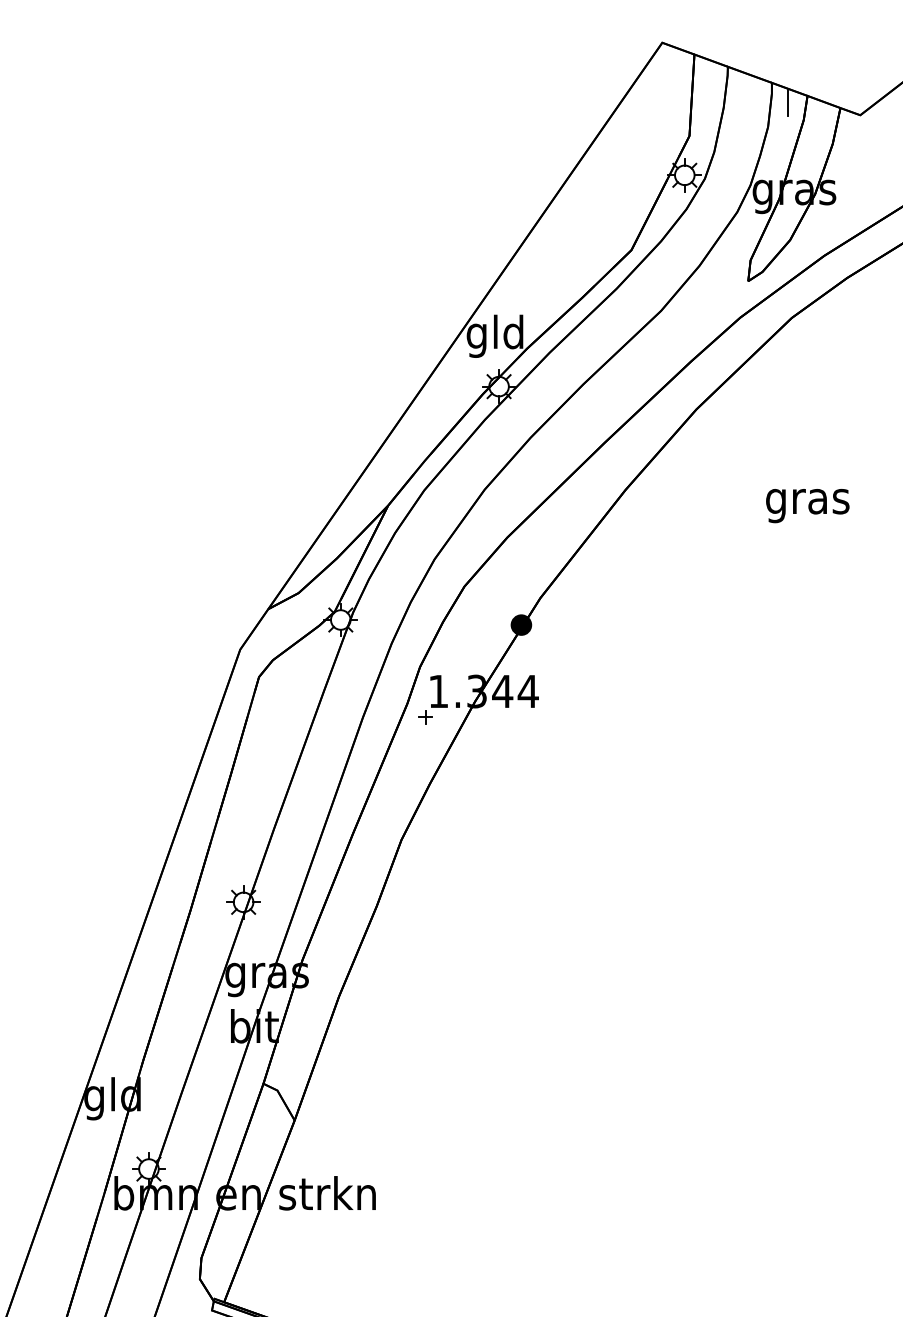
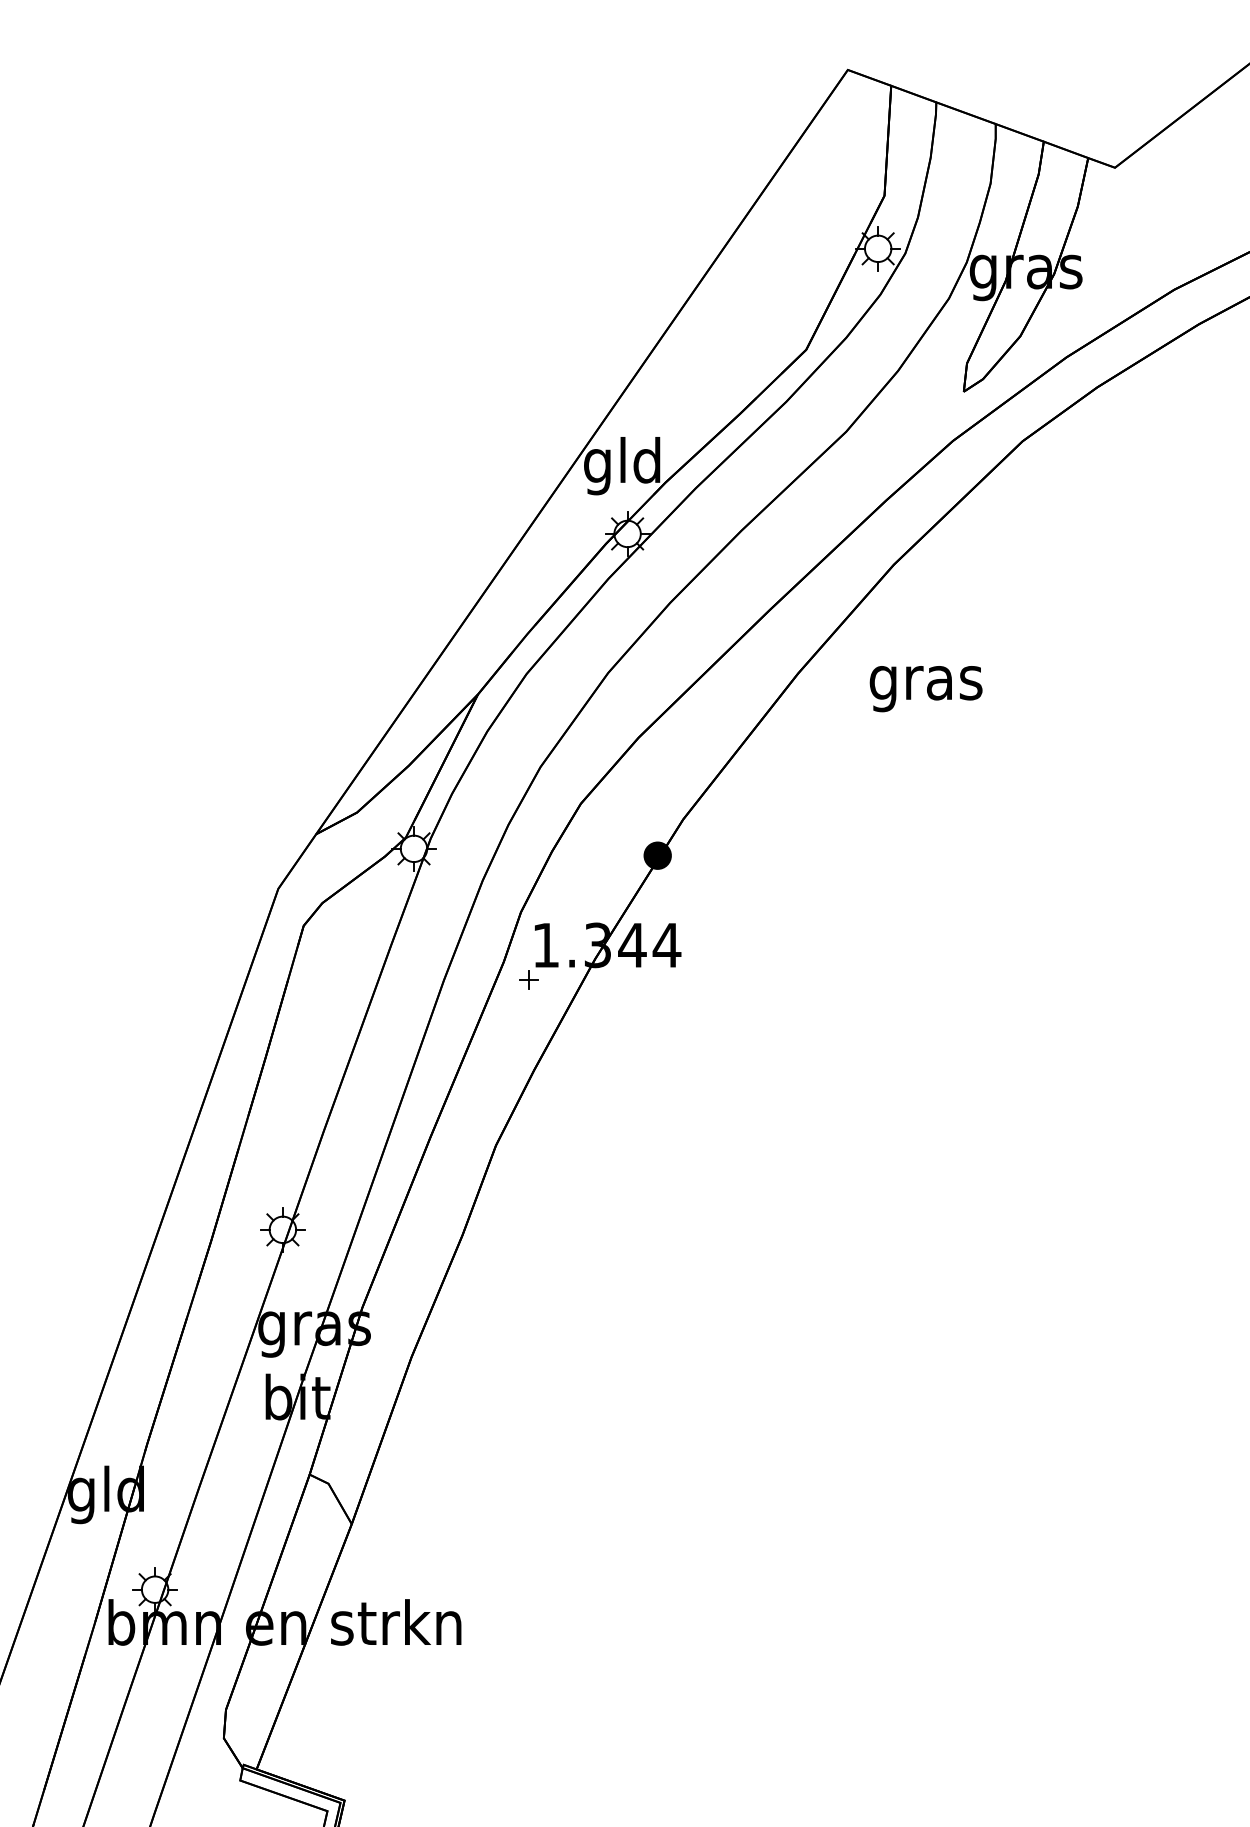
line: (788, 102) -> (1017, 150), removed
text: (807, 506) -> (925, 689), moved

